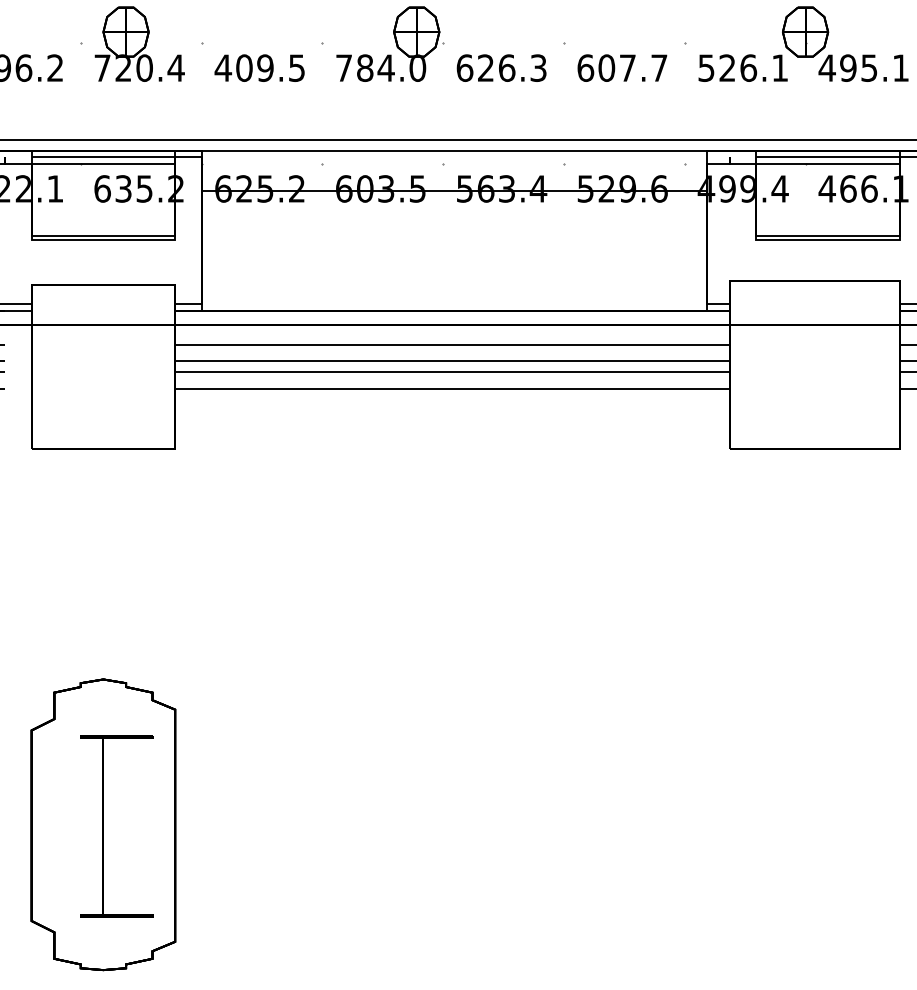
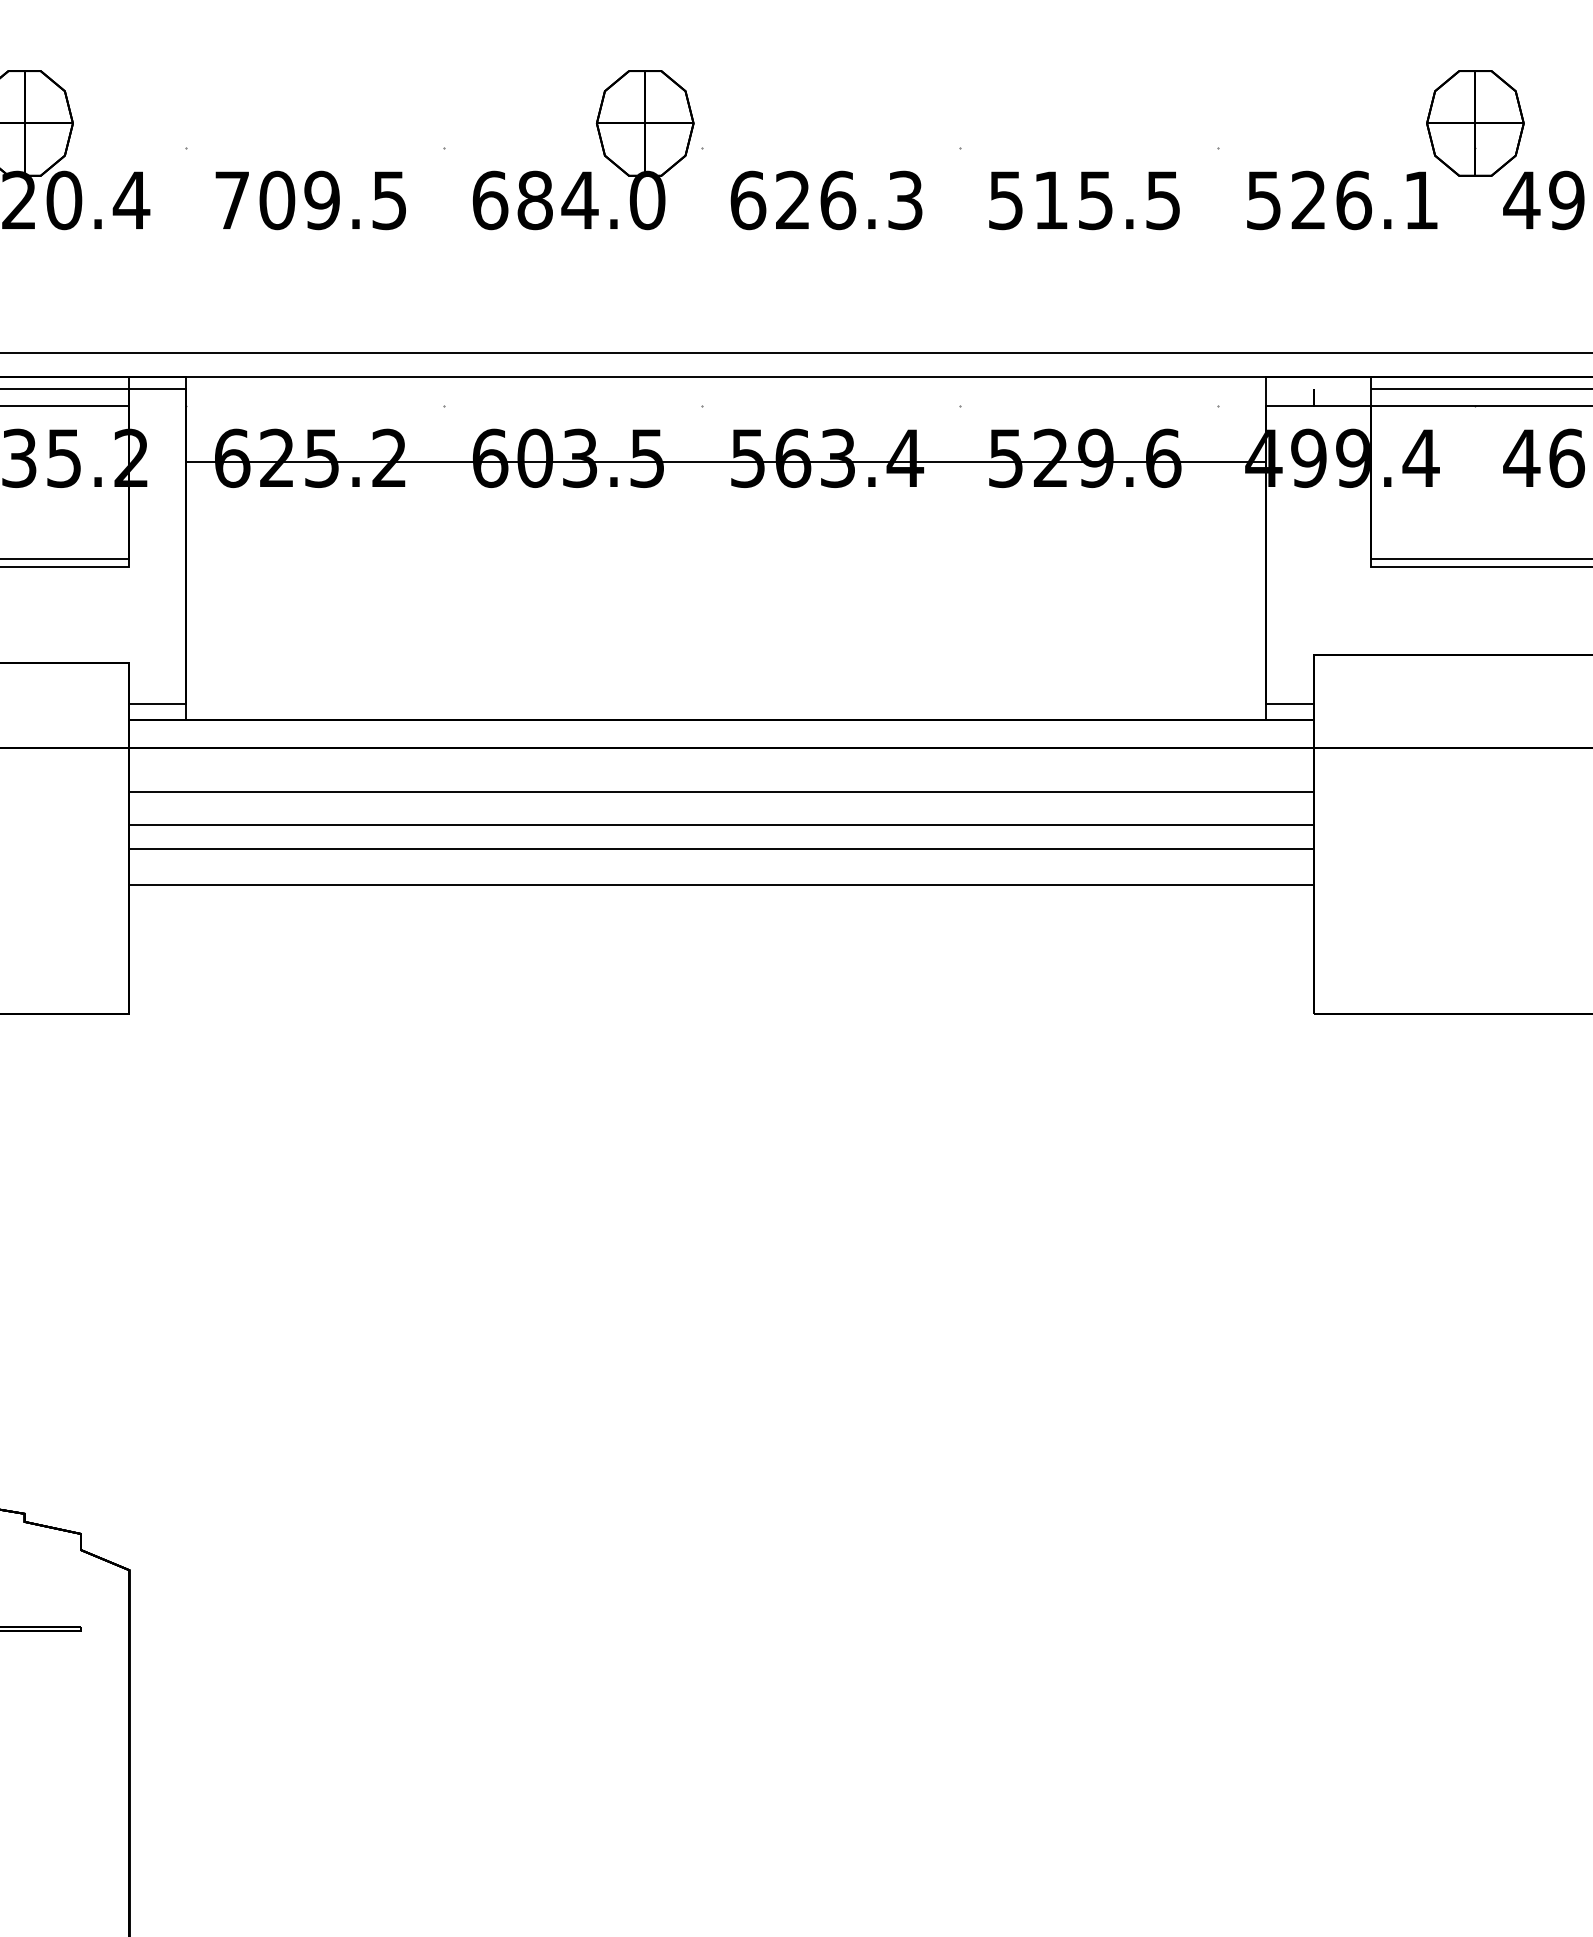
text: (223, 67) -> (232, 199), 409.5 -> 709.5
text: (344, 67) -> (490, 199), 784.0 -> 684.0
text: (622, 67) -> (1084, 199), 607.7 -> 515.5

